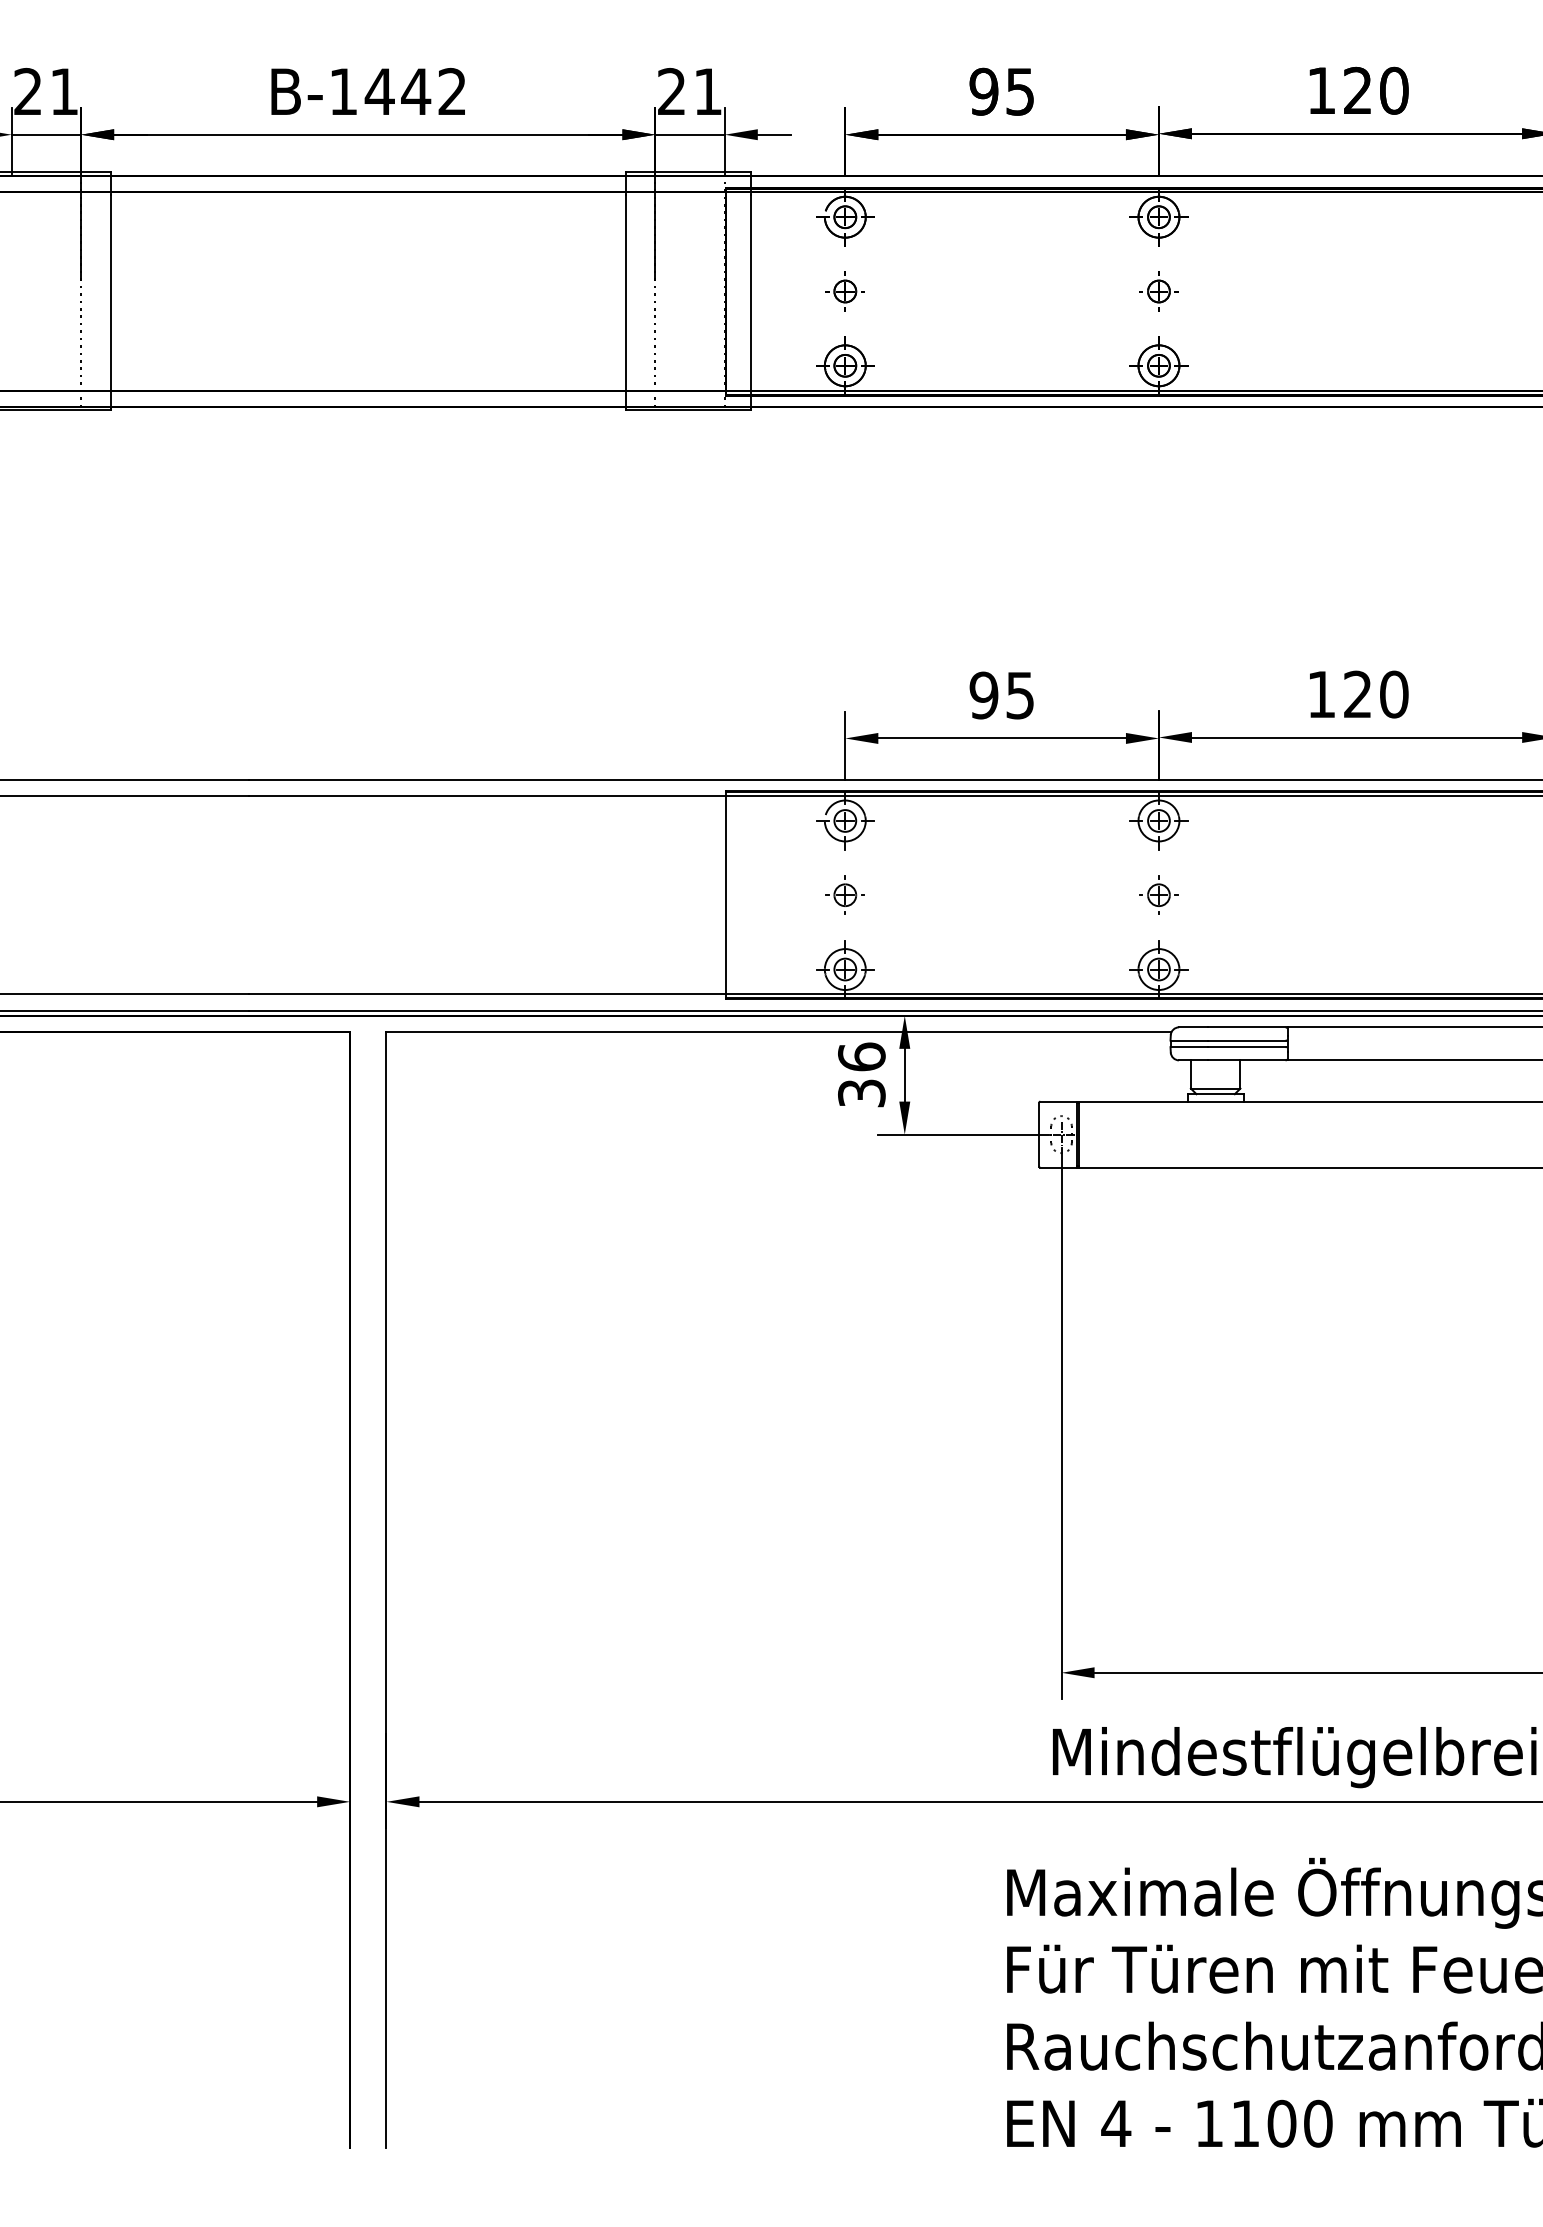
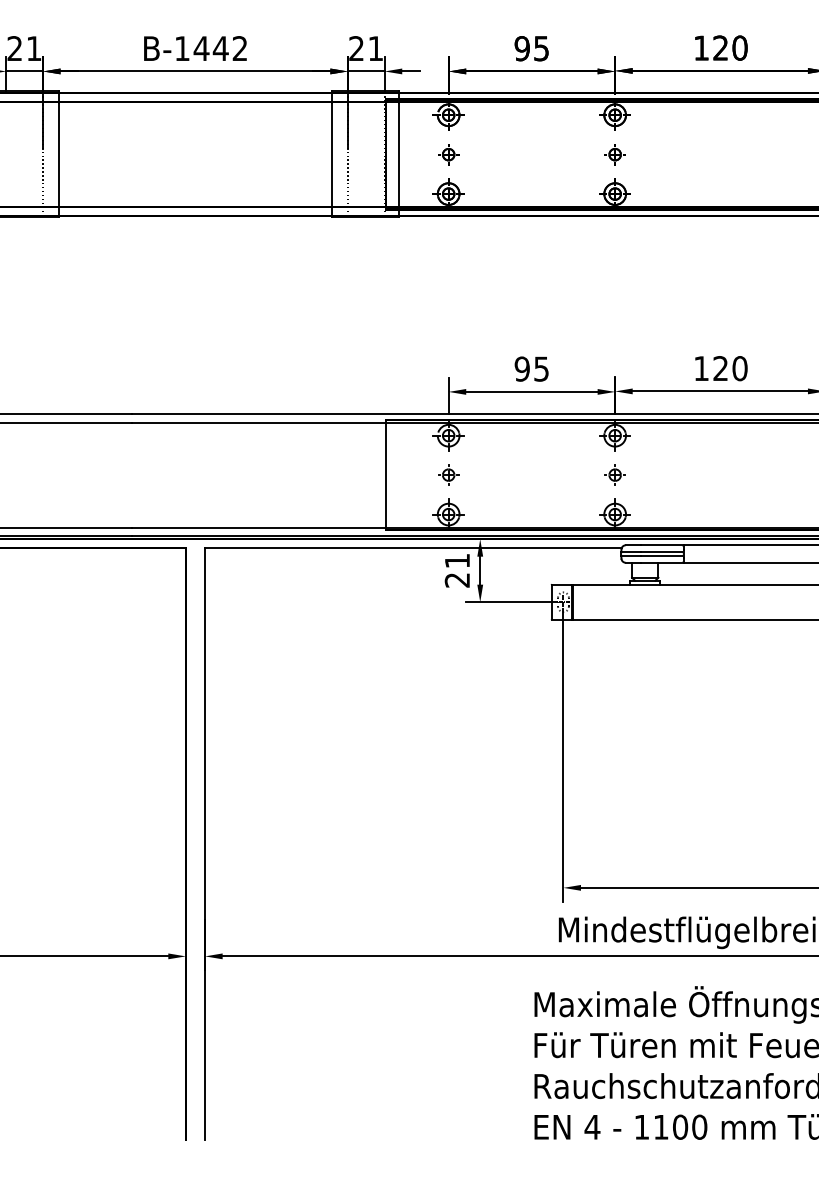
text: (861, 1074) -> (457, 570), 36 -> 21

